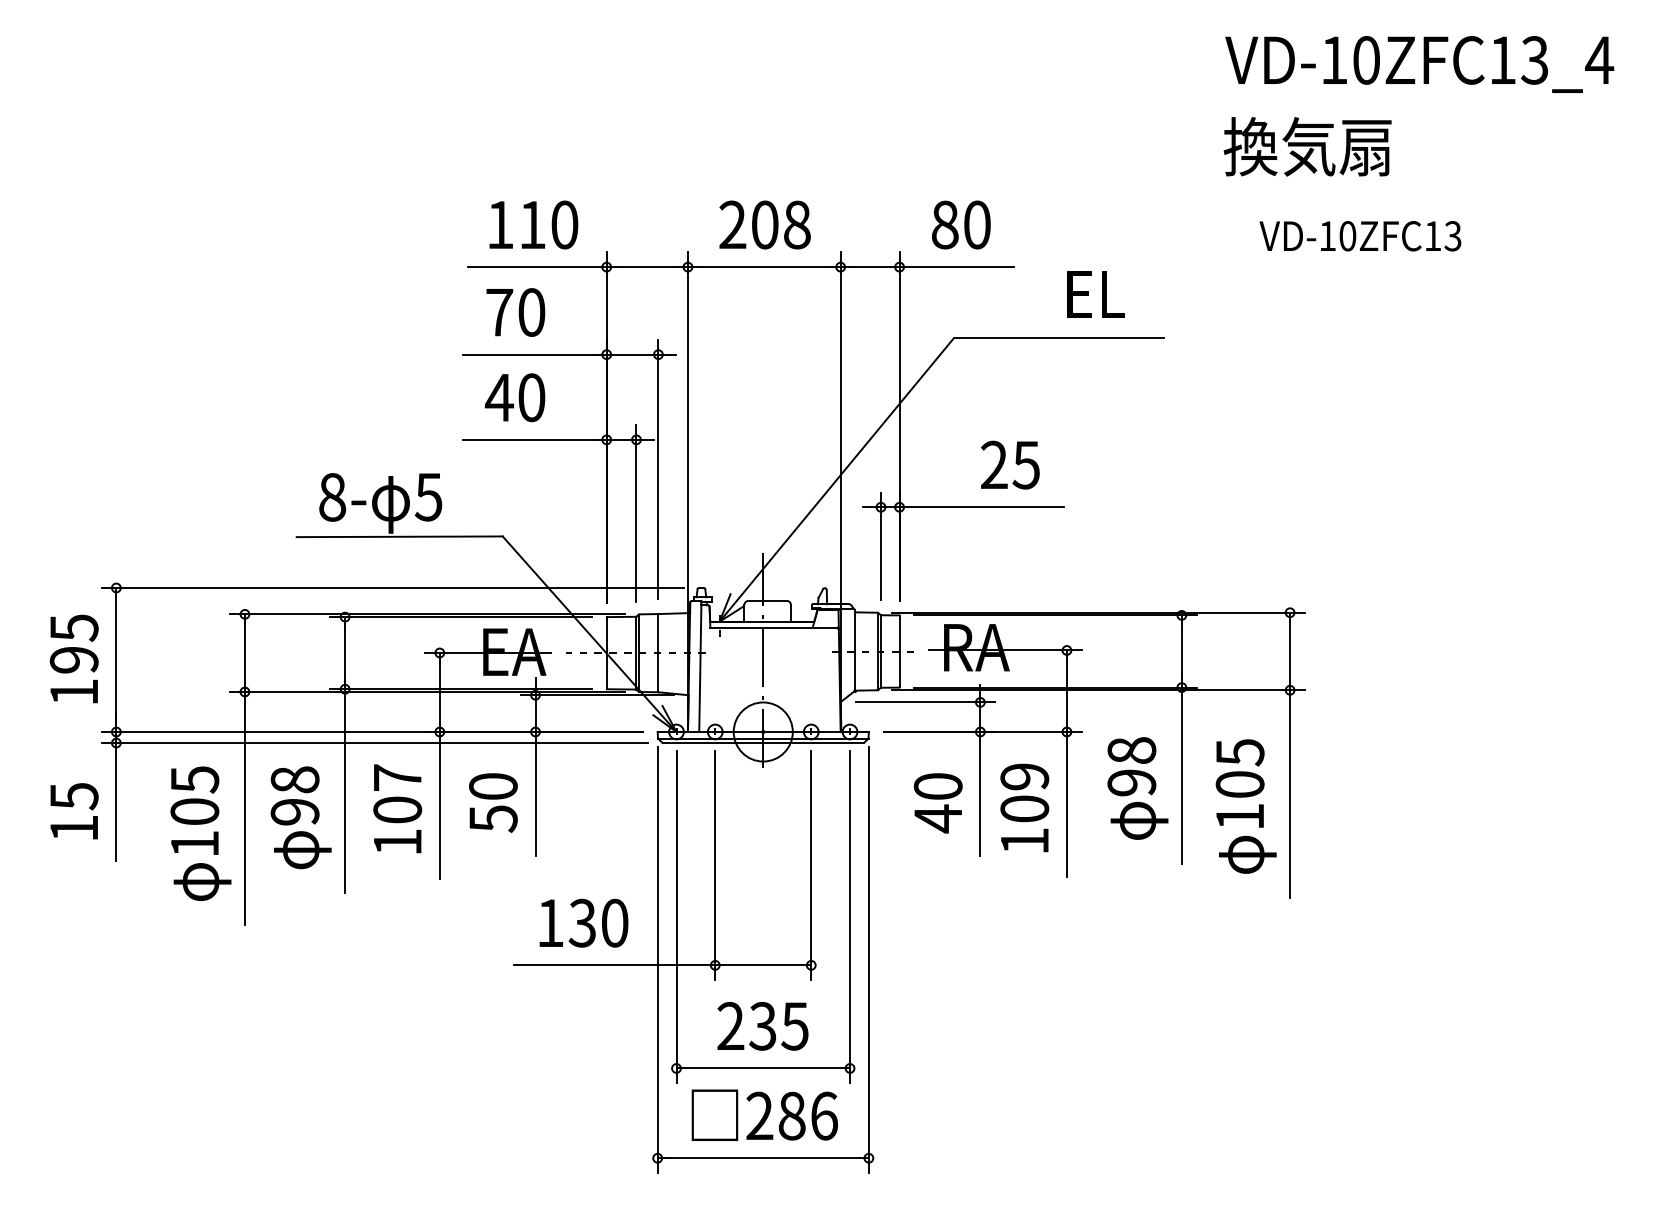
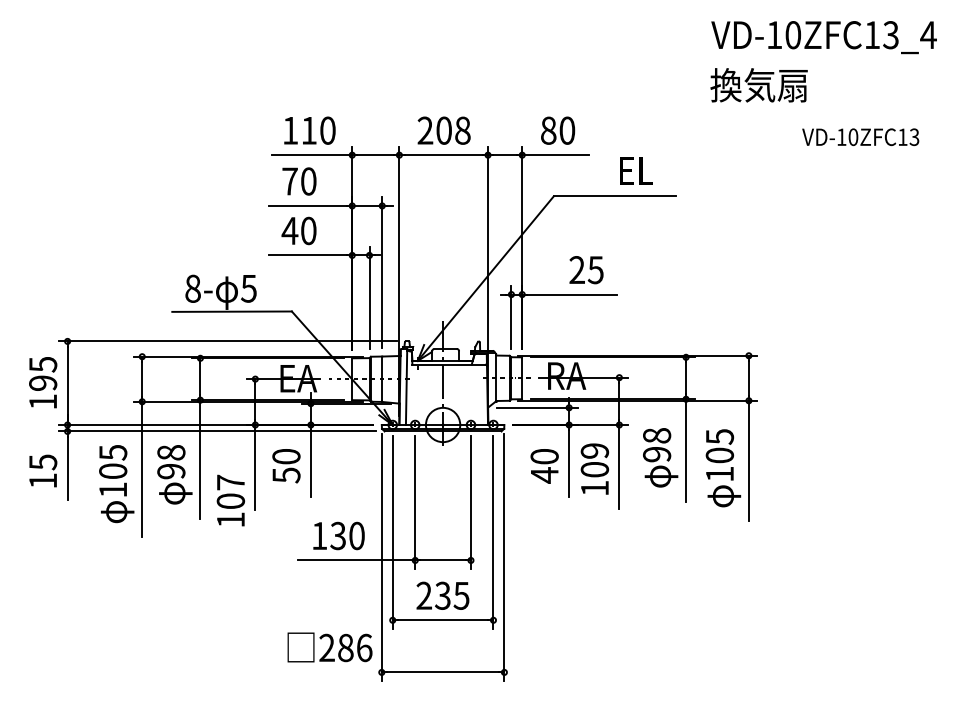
text: (1360, 234) -> (860, 136), moved
text: (396, 808) -> (230, 500), moved
text: (763, 1115) -> (329, 647), moved

